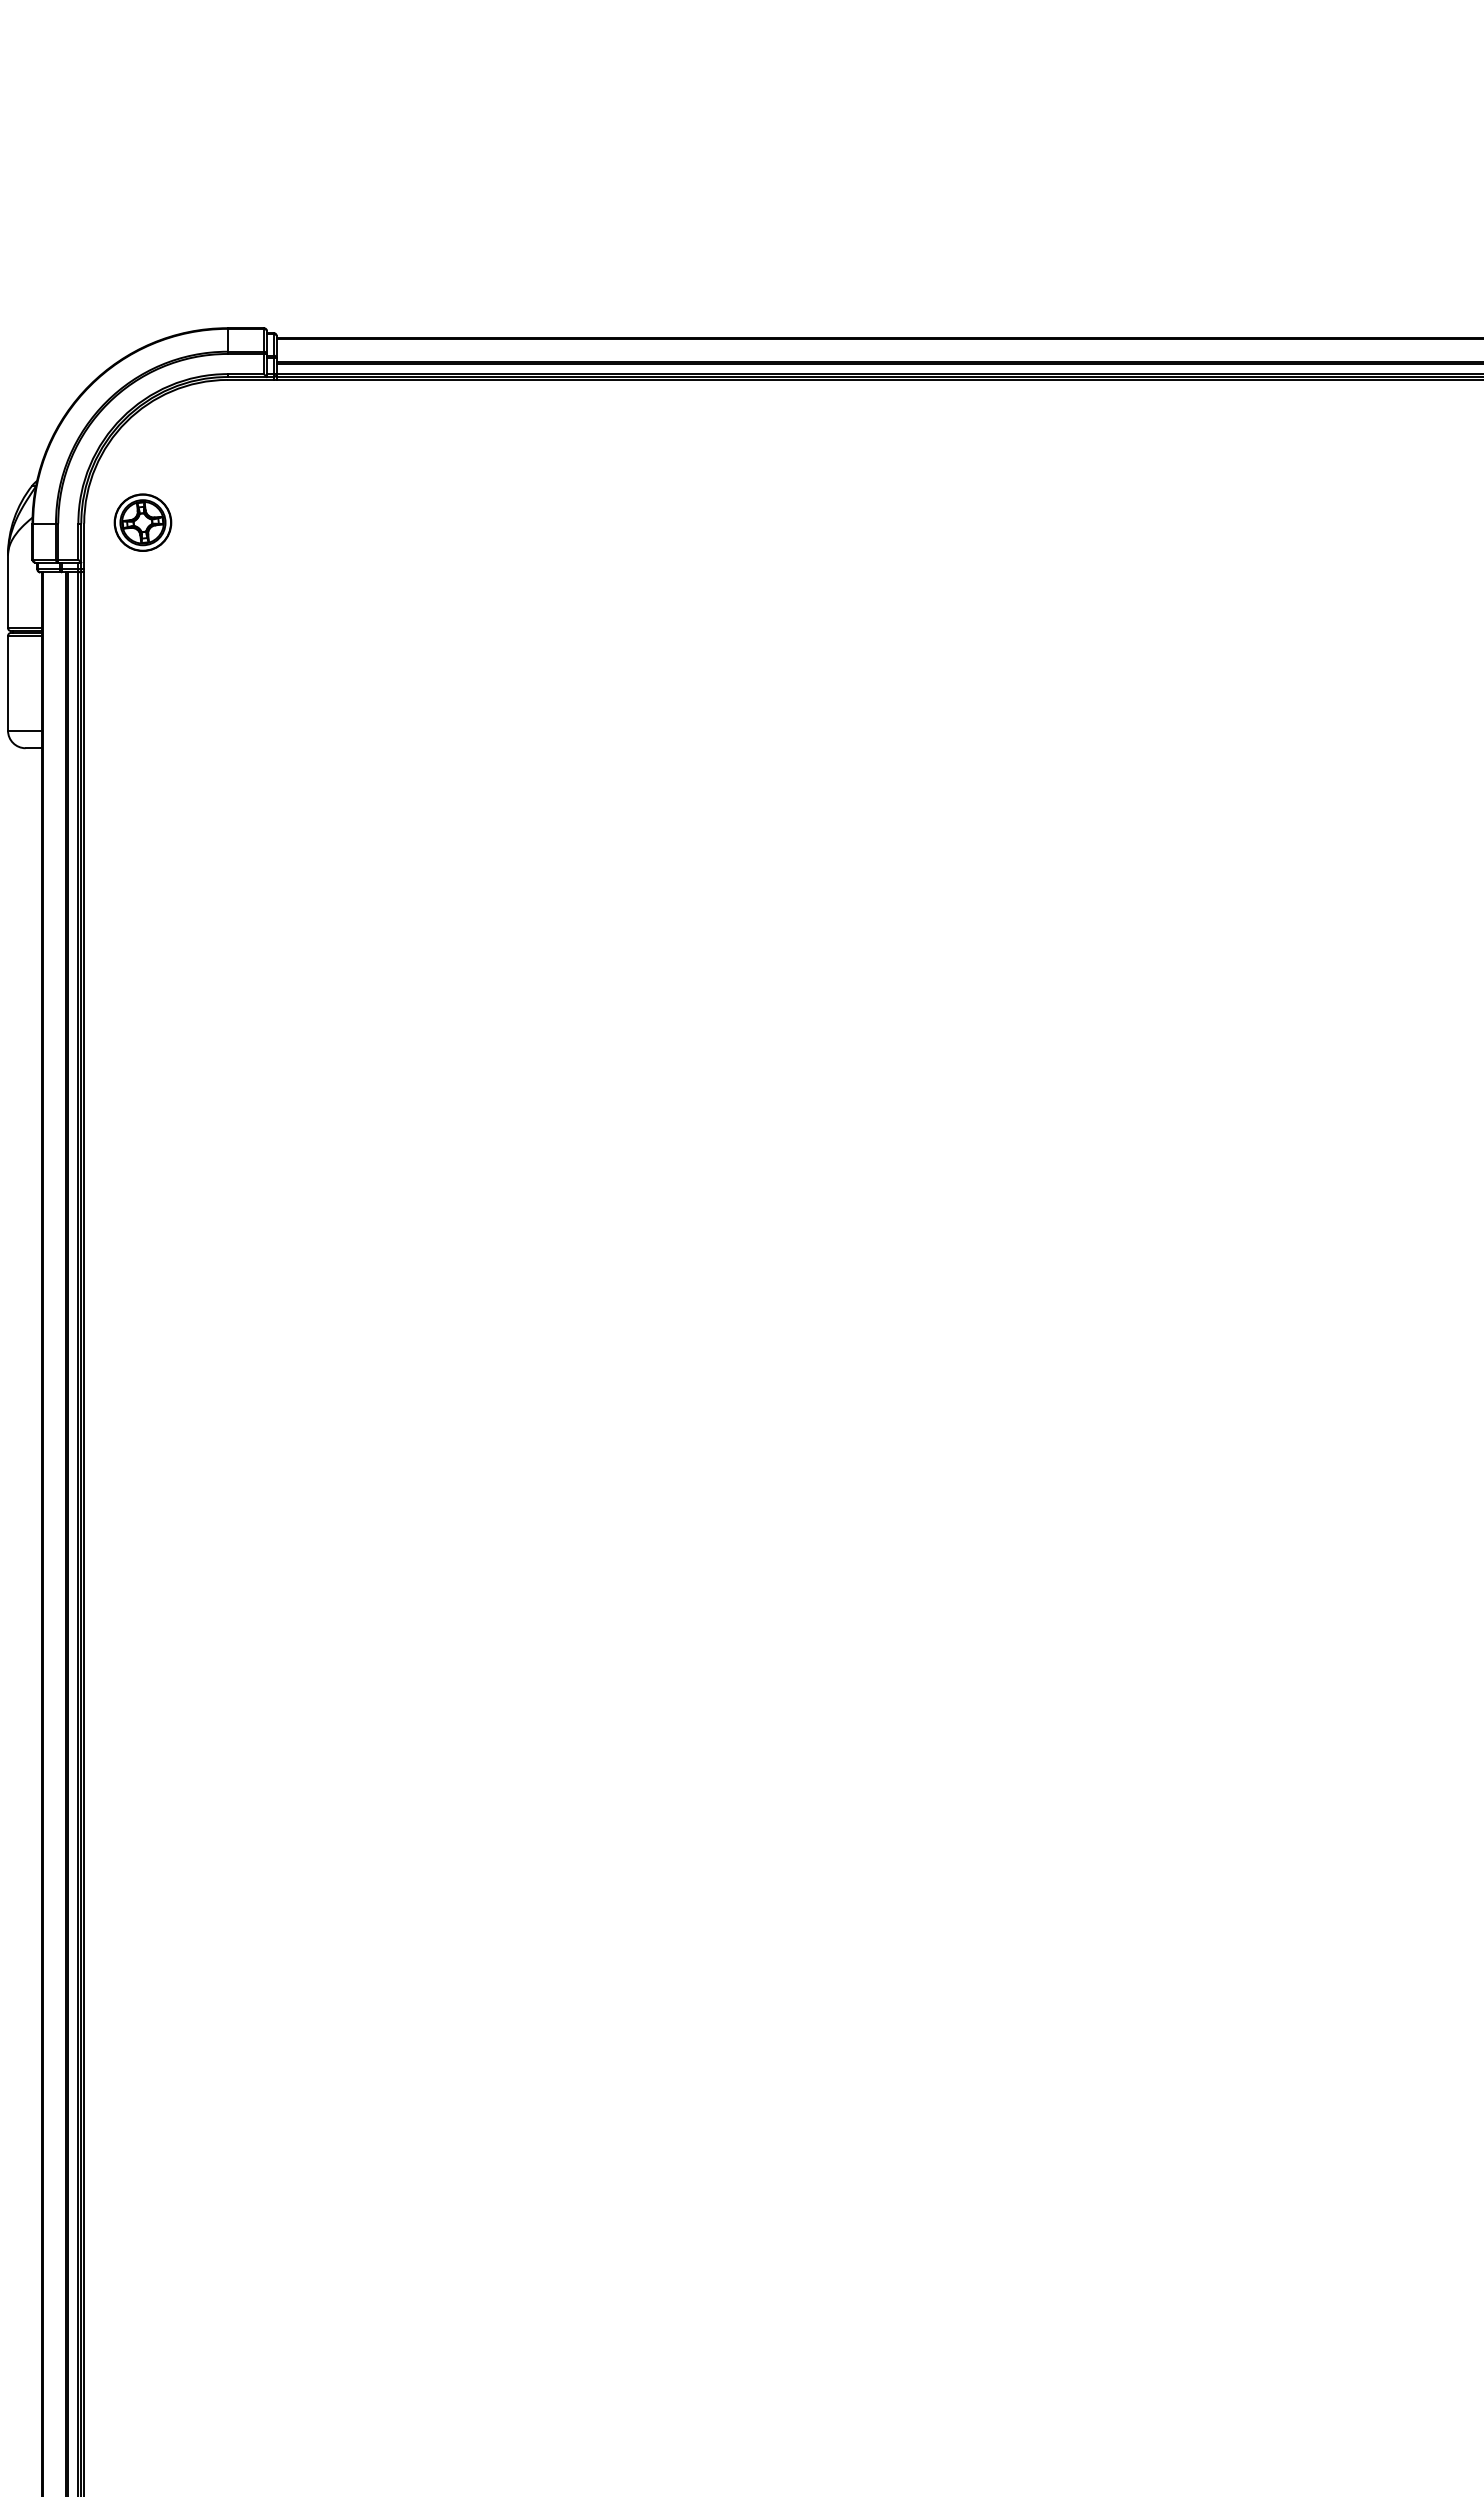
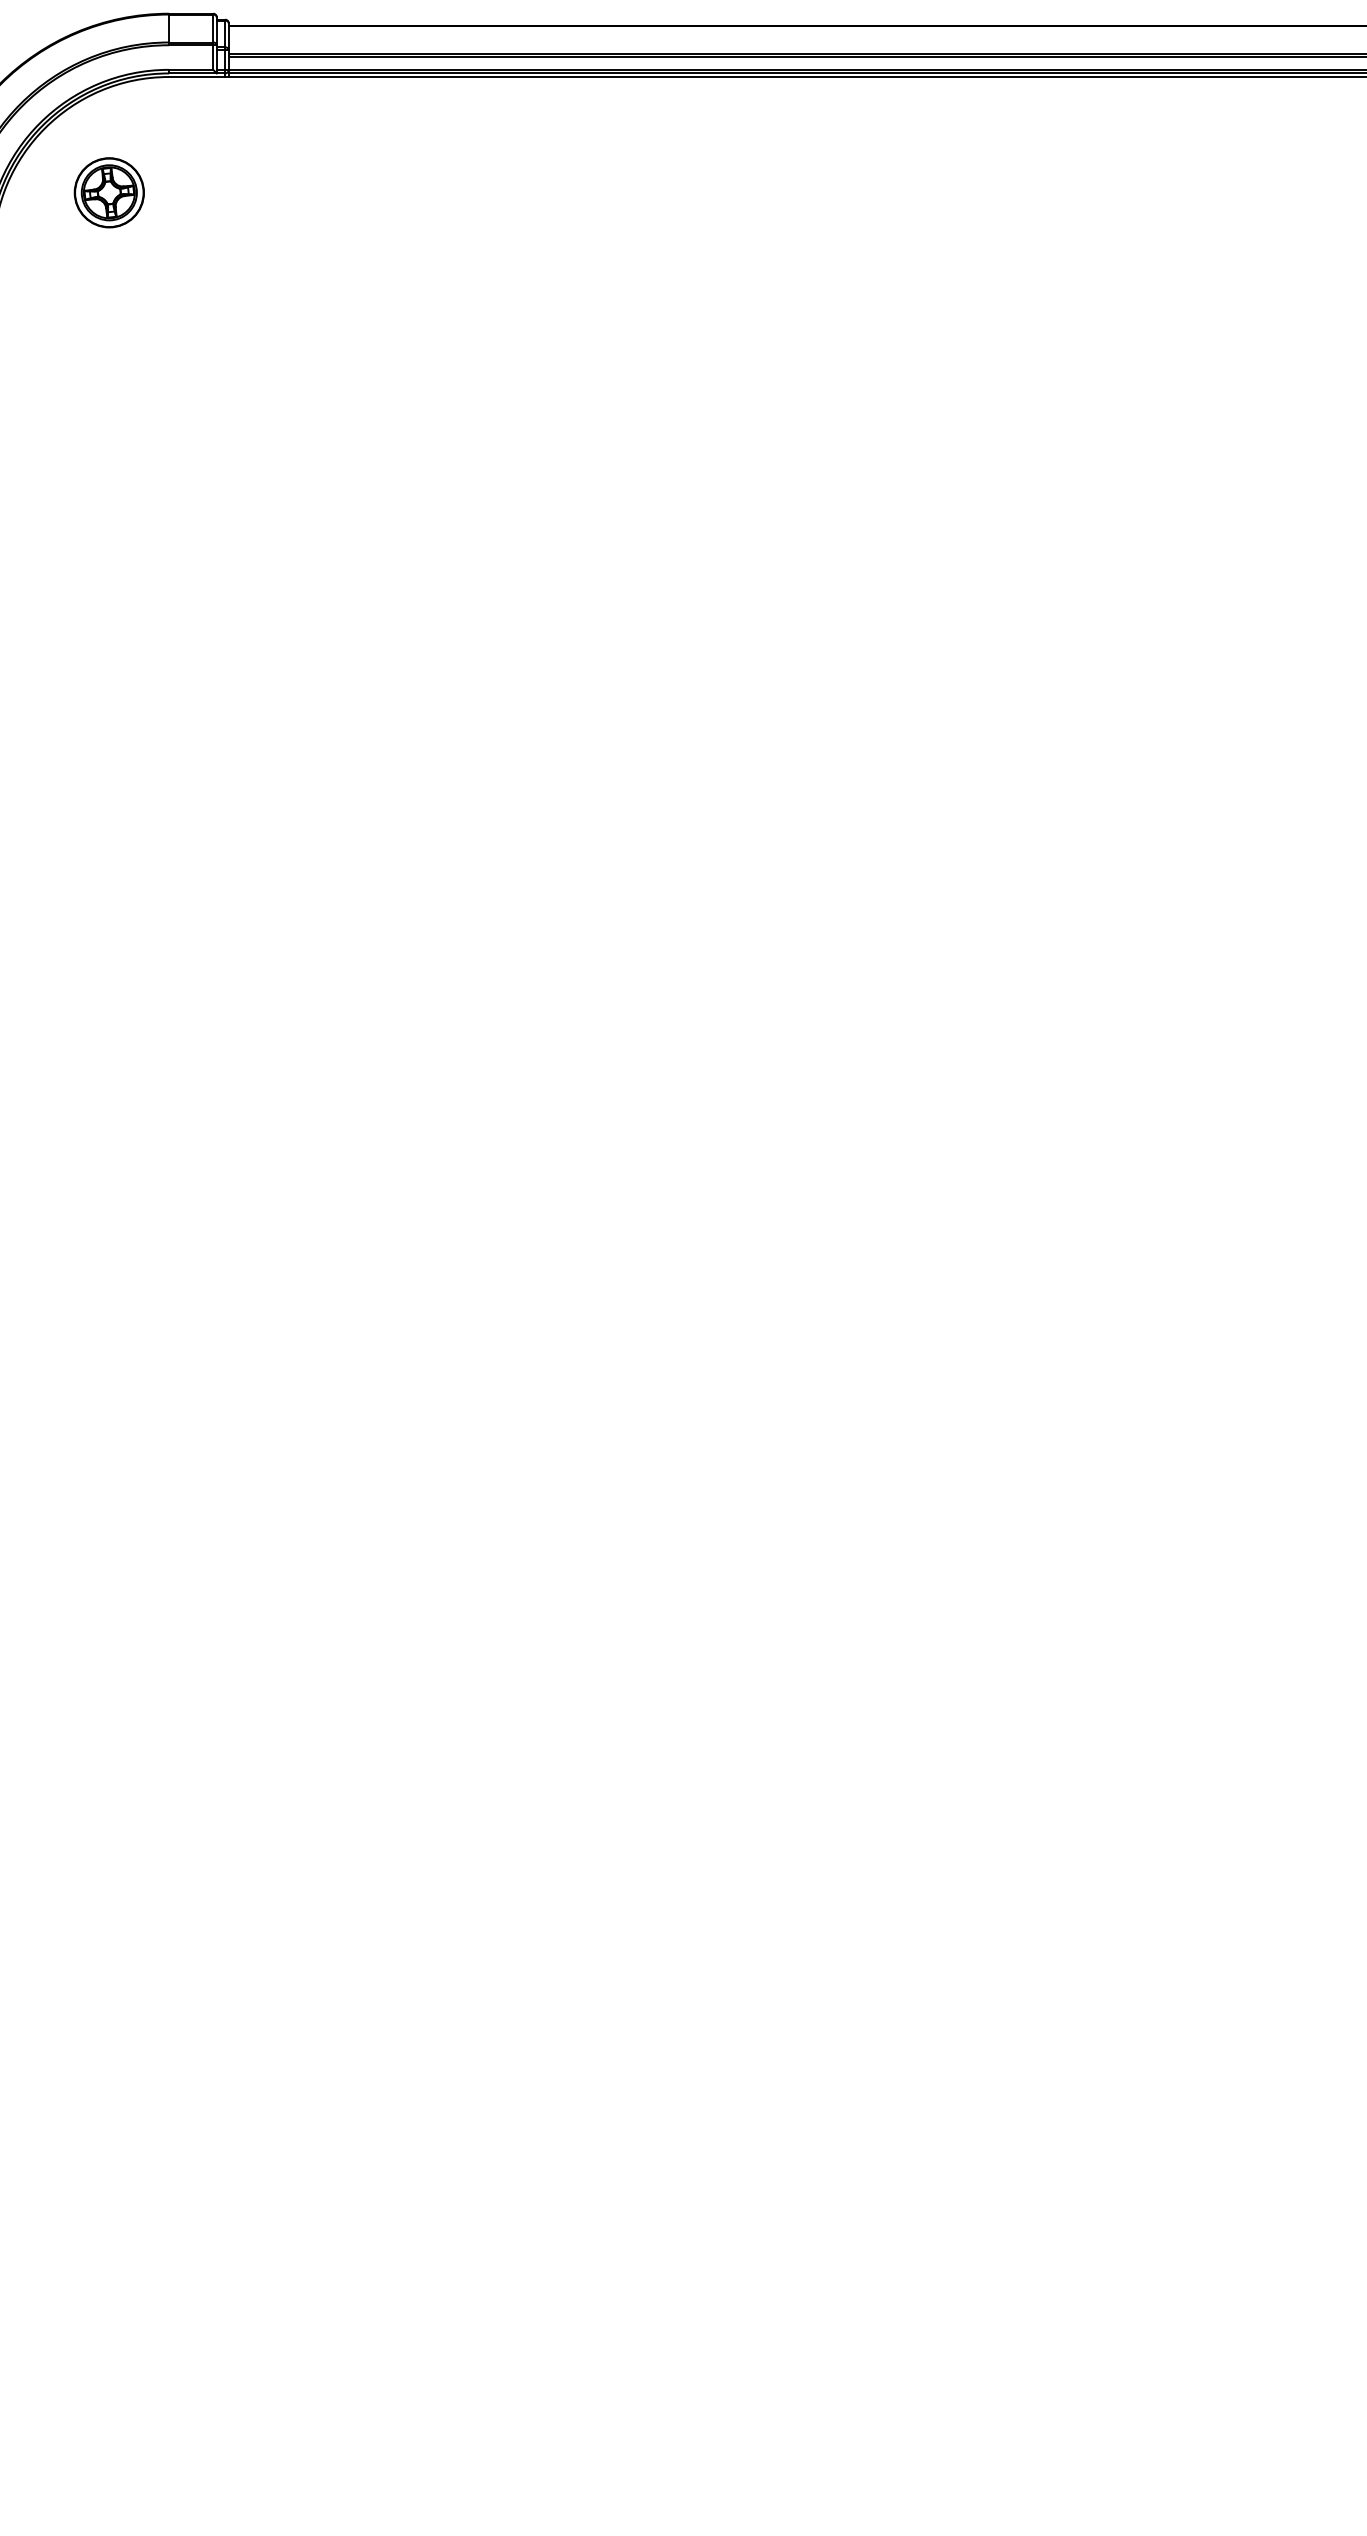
part: (142, 522) -> (108, 192), moved

